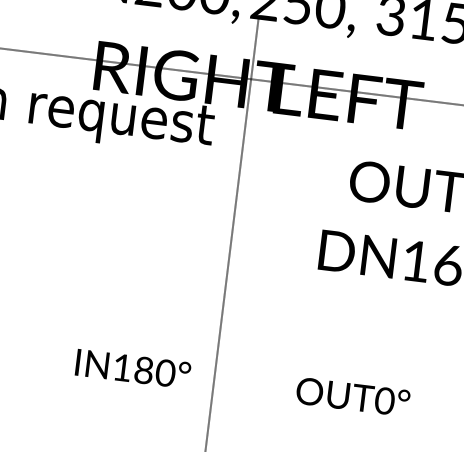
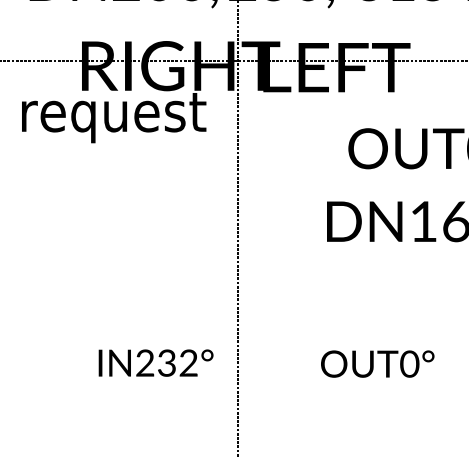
text: (144, 369) -> (167, 362), IN180° -> IN232°

